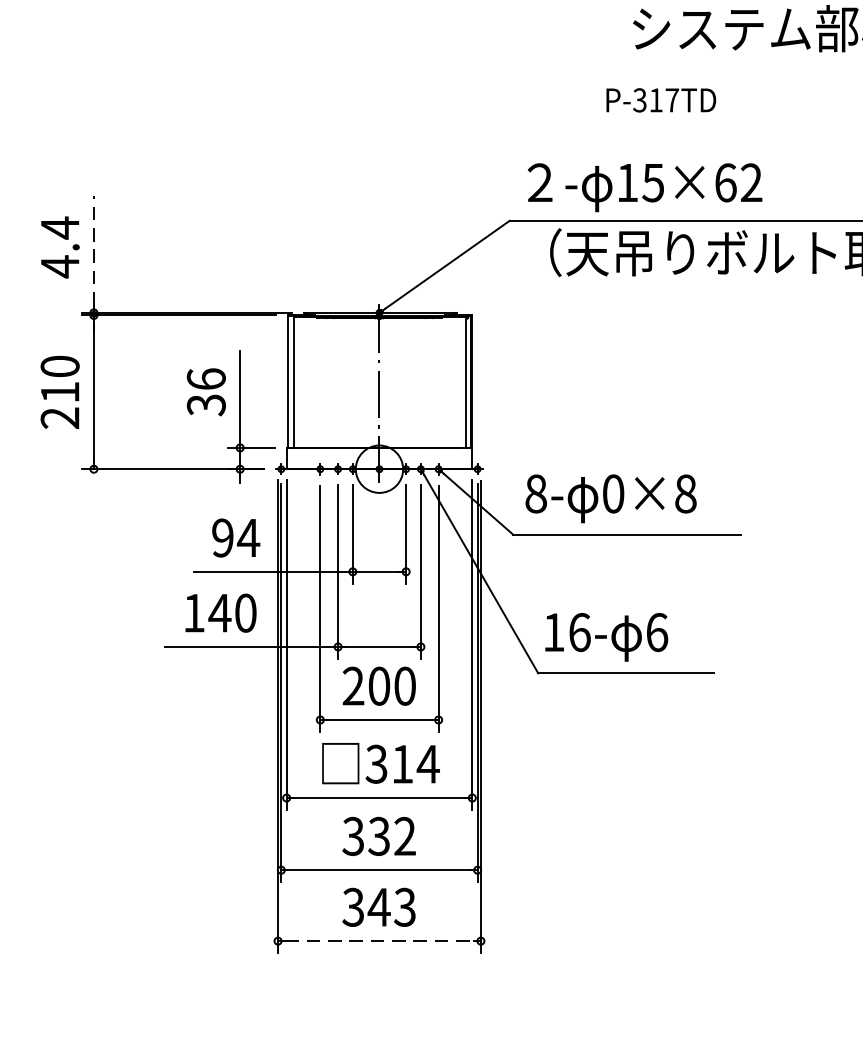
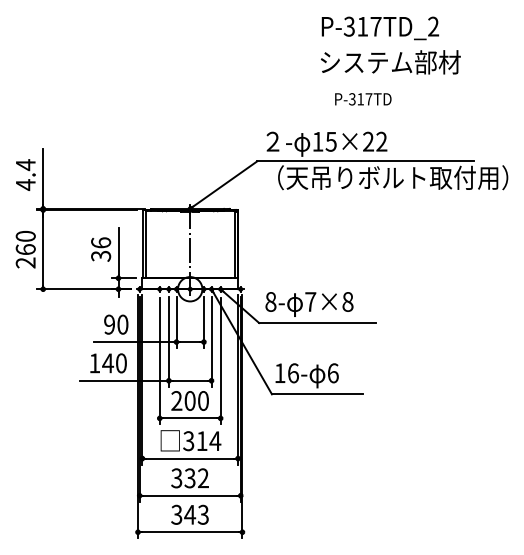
text: (661, 100) -> (363, 99), moved
text: (725, 182) -> (368, 141), 15×62 -> 15×22
line: (94, 250) -> (43, 176), dashed -> solid
text: (59, 392) -> (25, 249), 210 -> 260
text: (613, 493) -> (310, 301), 0×8 -> 7×8
text: (247, 537) -> (122, 324), 94 -> 90
line: (380, 941) -> (190, 532), dashed -> solid

